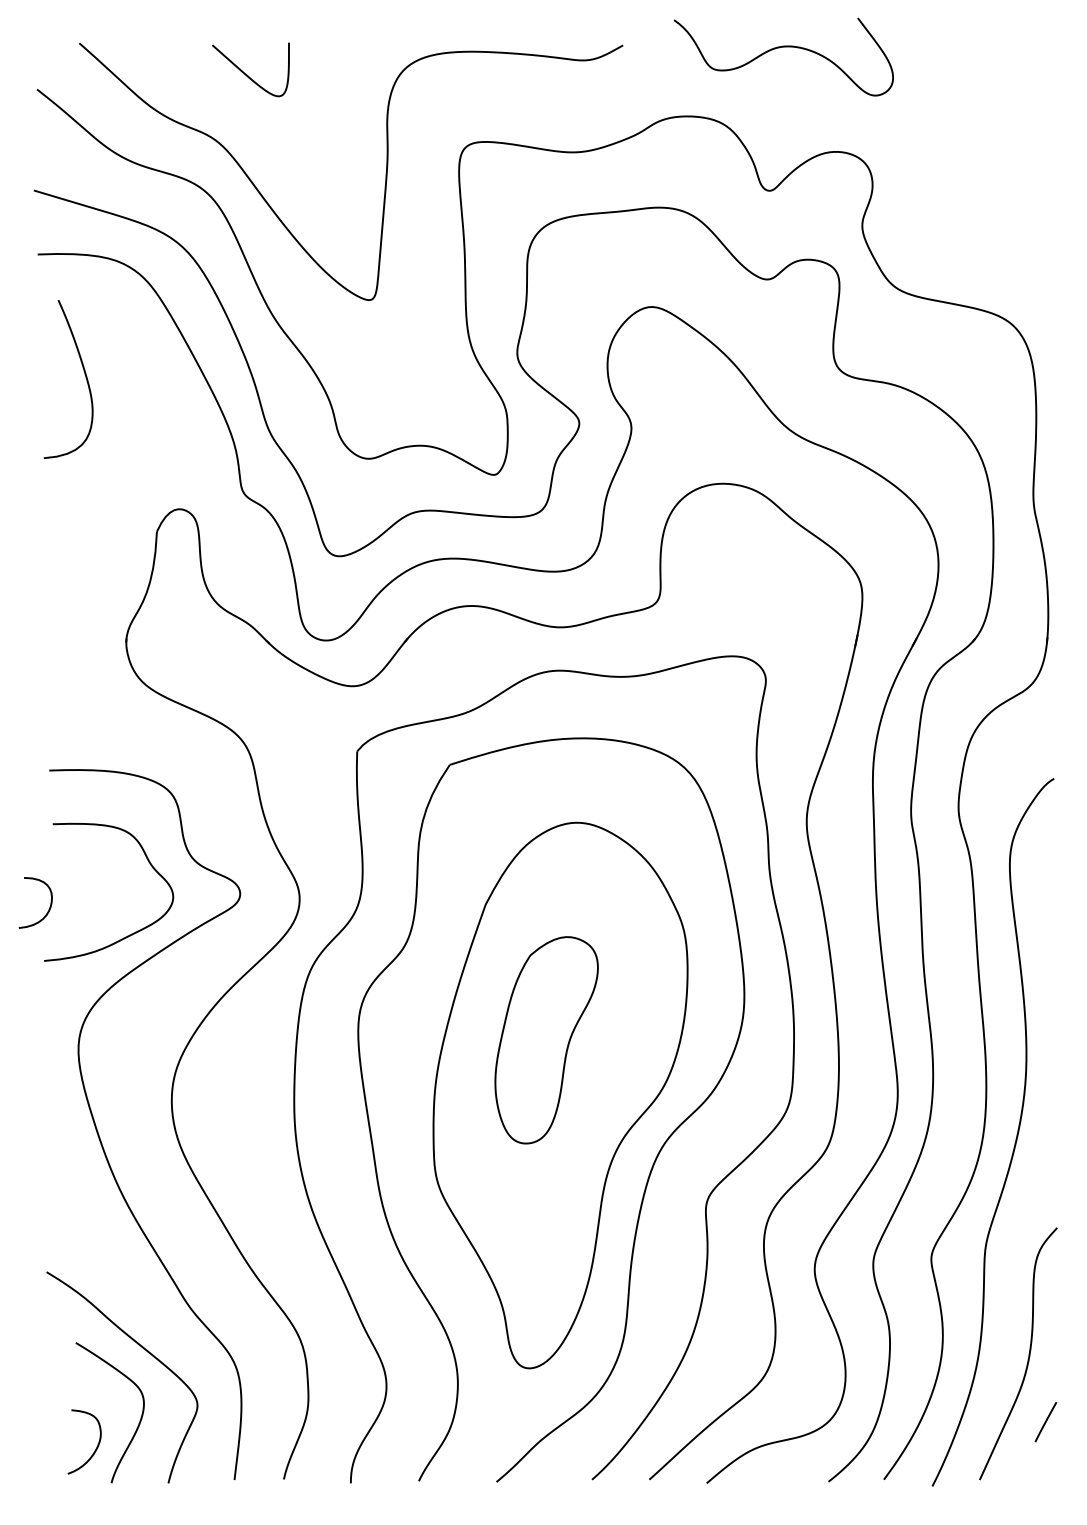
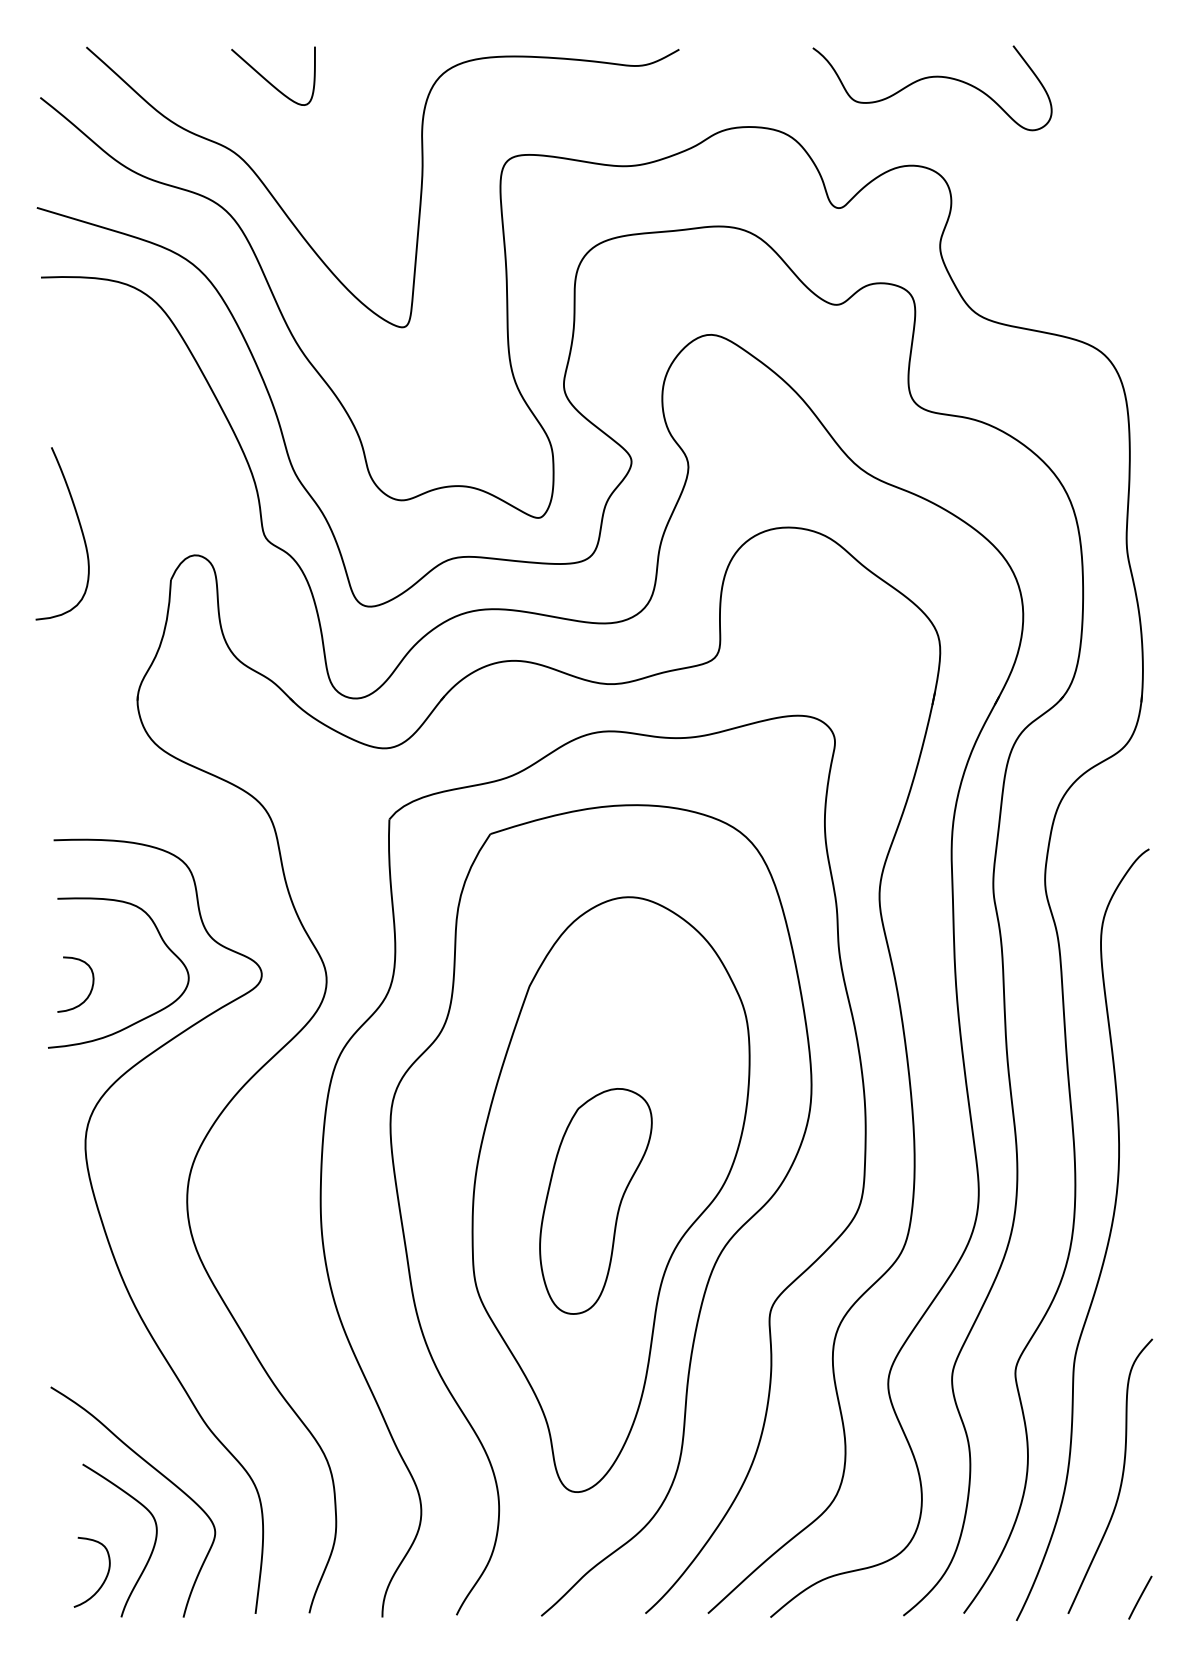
curve: (781, 48) -> (930, 78), moved
curve: (84, 372) -> (79, 526), moved
curve: (49, 907) -> (90, 989), moved
part: (546, 1040) -> (595, 1201), moved
line: (1046, 1421) -> (1140, 1597), moved

